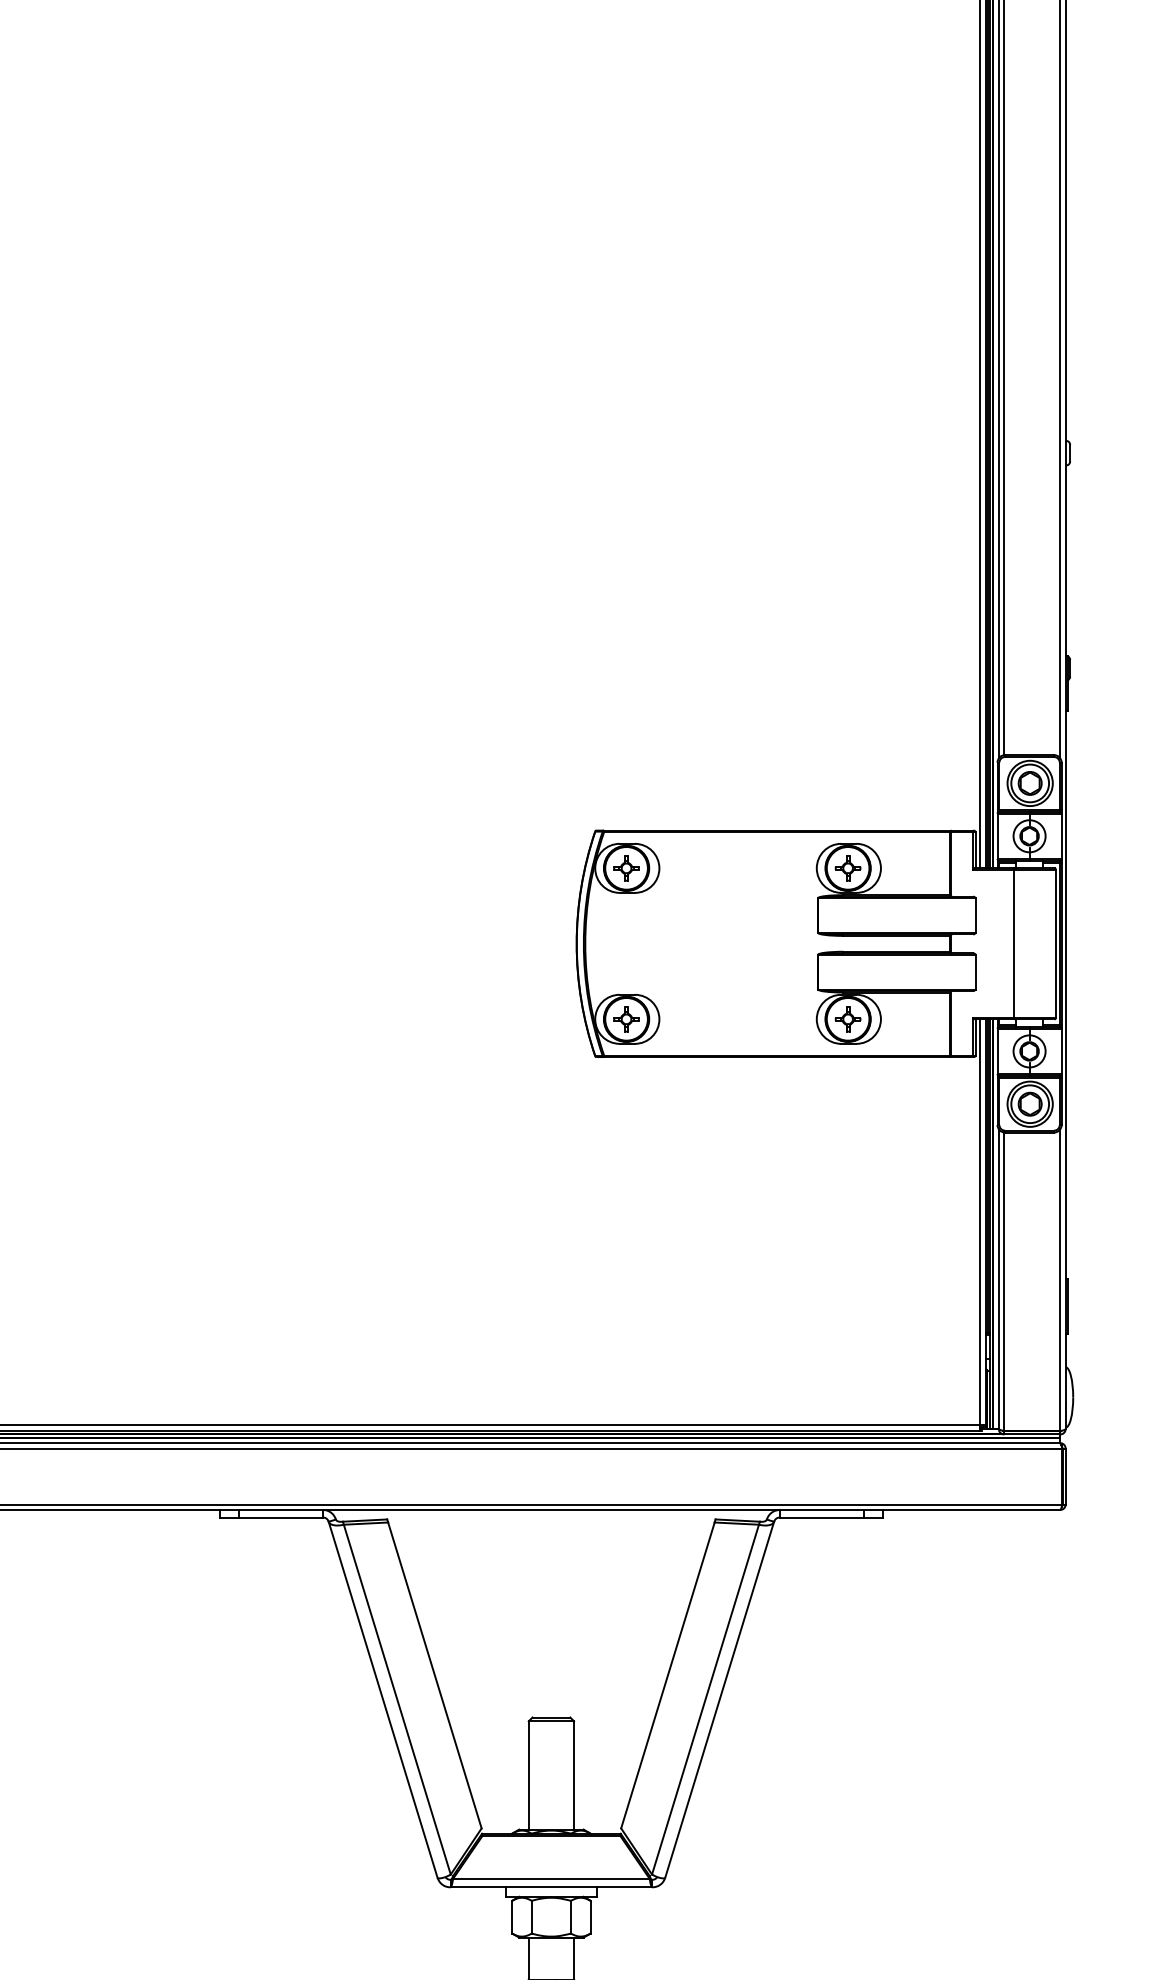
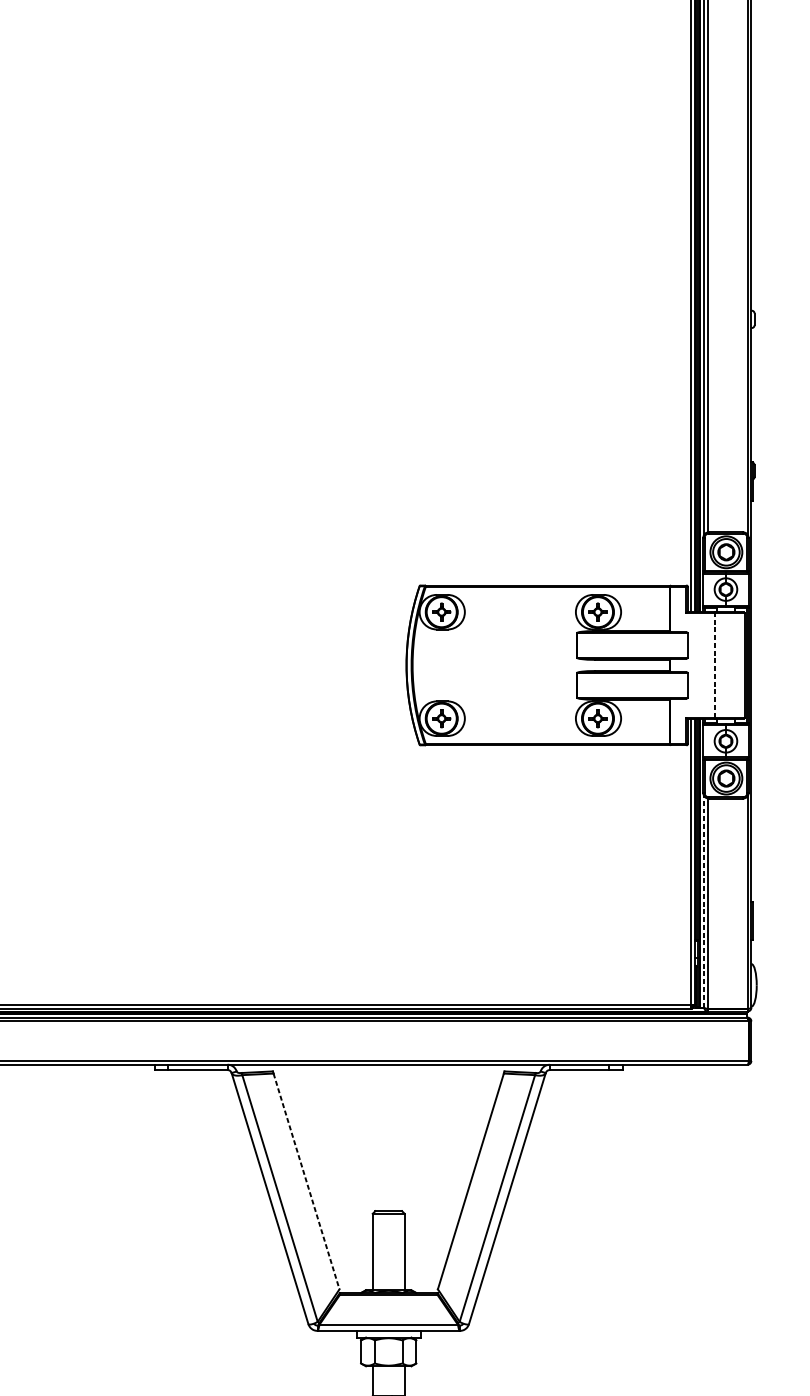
line: (1013, 943) -> (714, 665), solid -> dashed
line: (998, 1279) -> (704, 902), solid -> dashed
line: (434, 1675) -> (306, 1181), solid -> dashed

